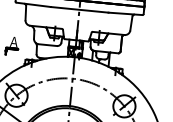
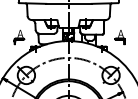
part: (139, 59) -> (119, 37), added

